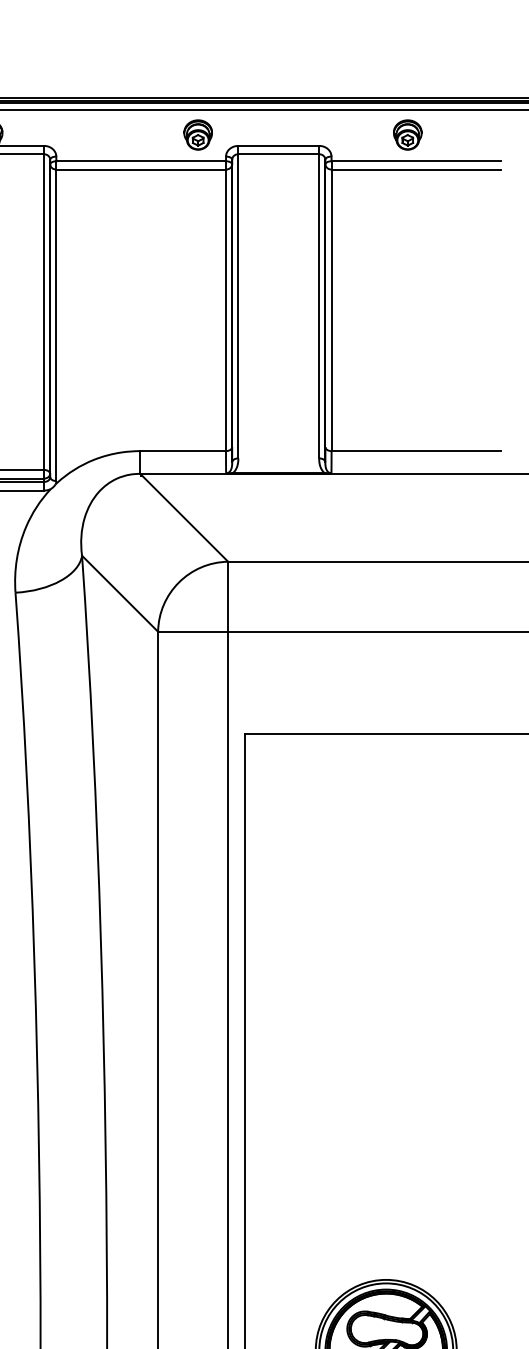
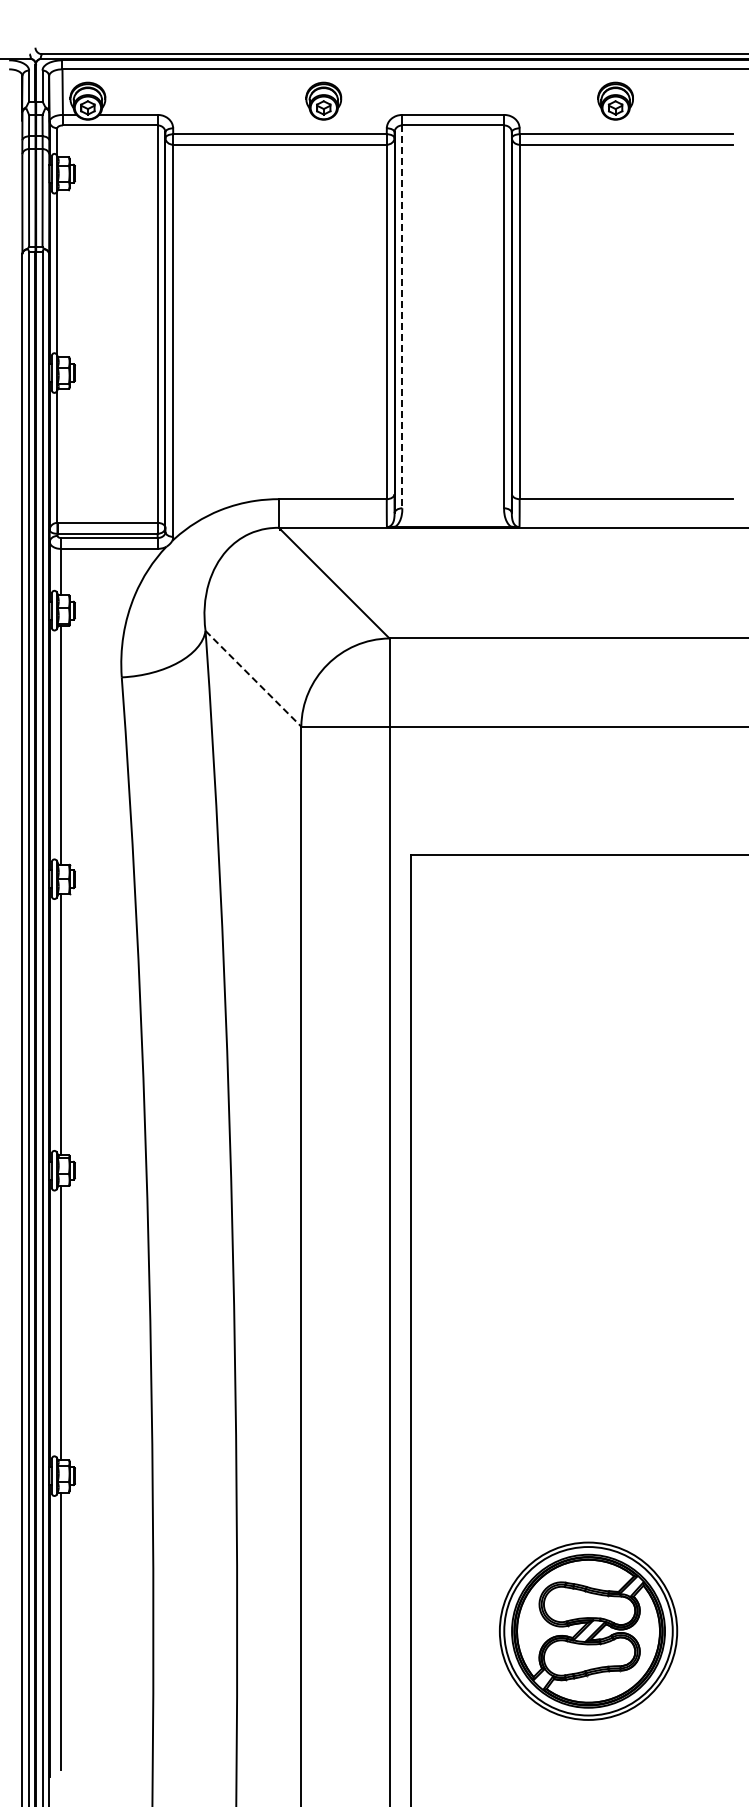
part: (197, 134) -> (323, 100), moved
line: (238, 306) -> (402, 317), solid -> dashed
line: (120, 593) -> (253, 678), solid -> dashed

